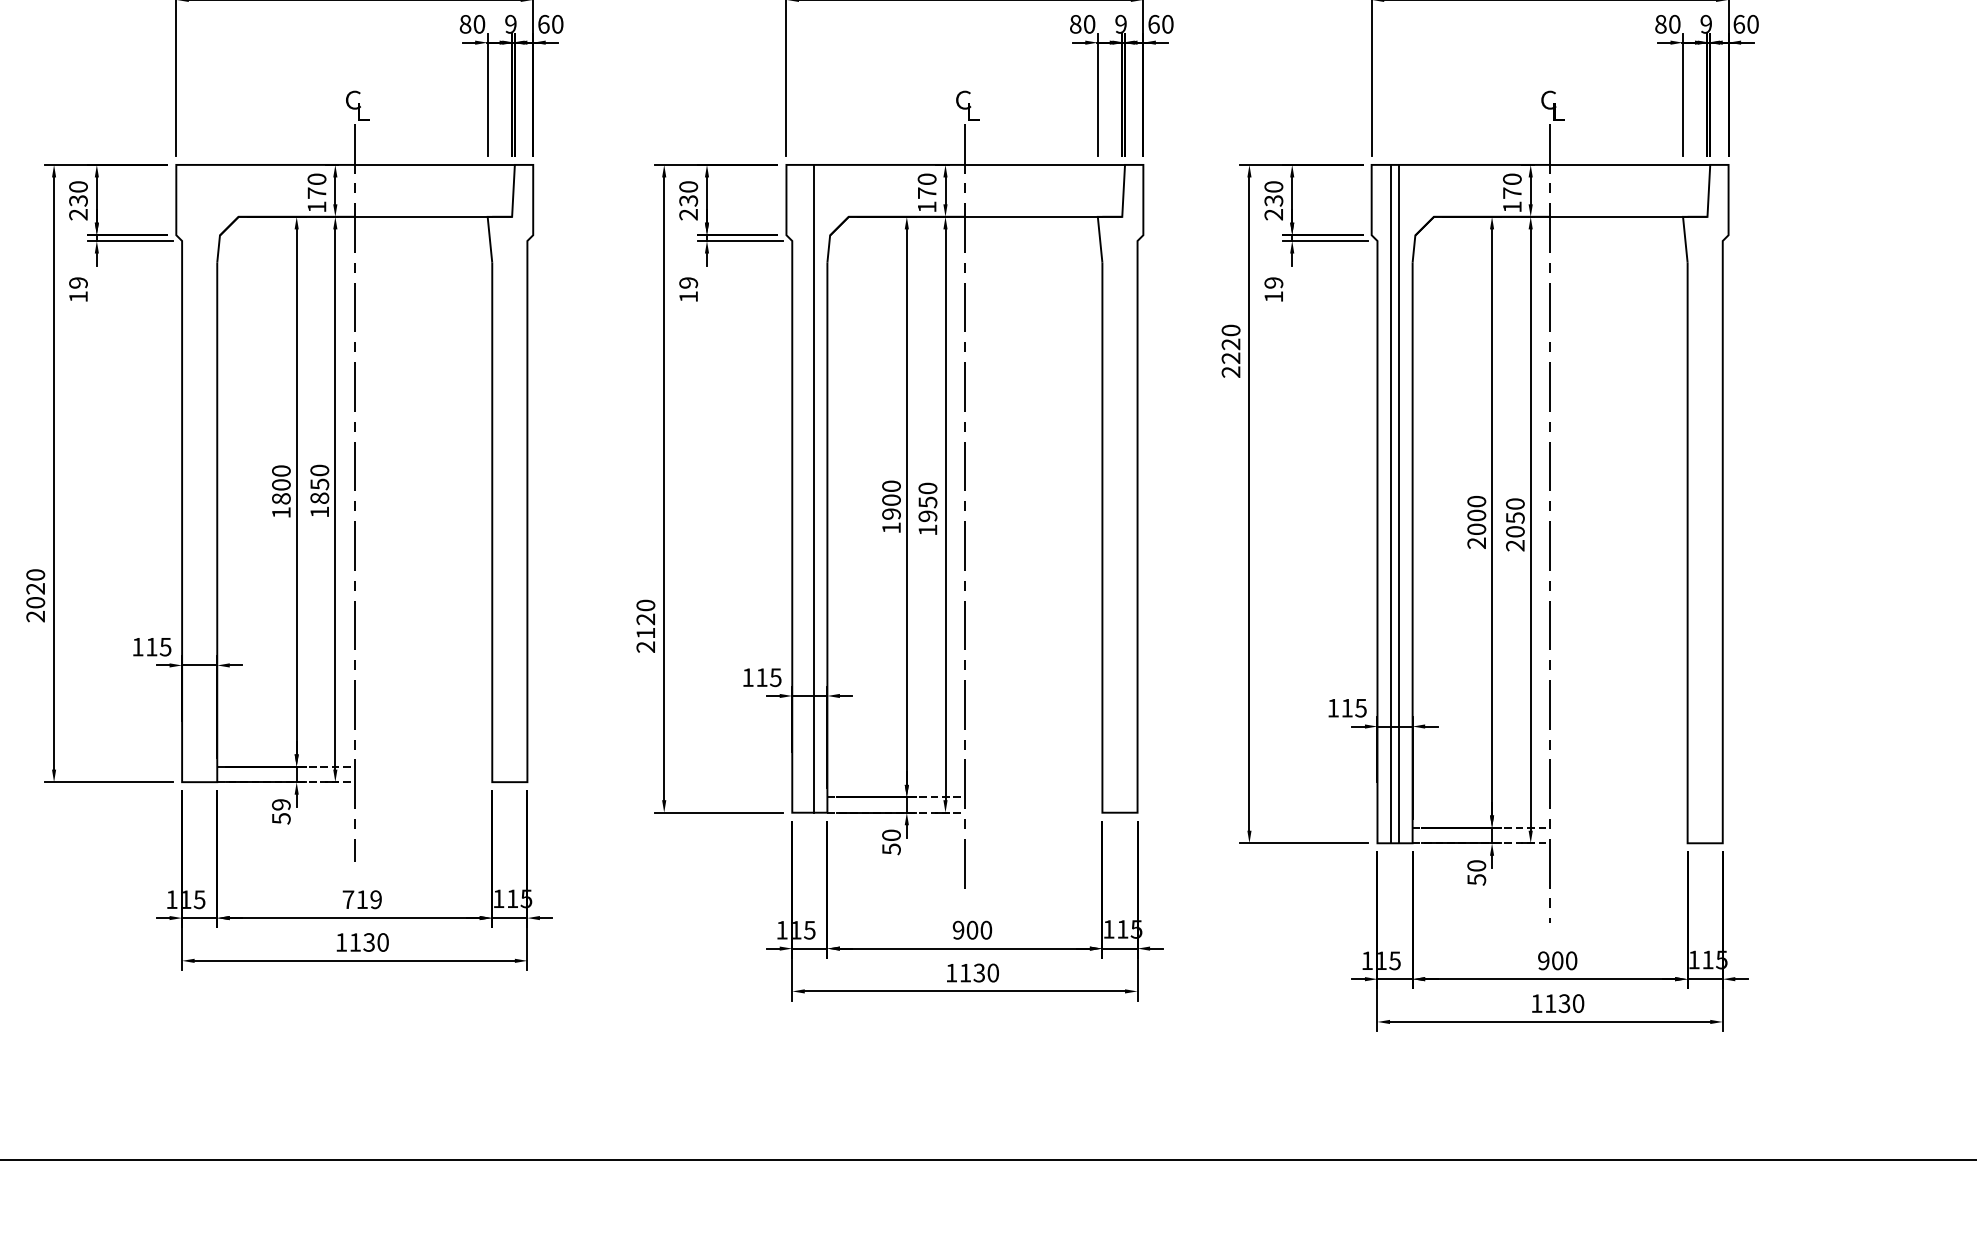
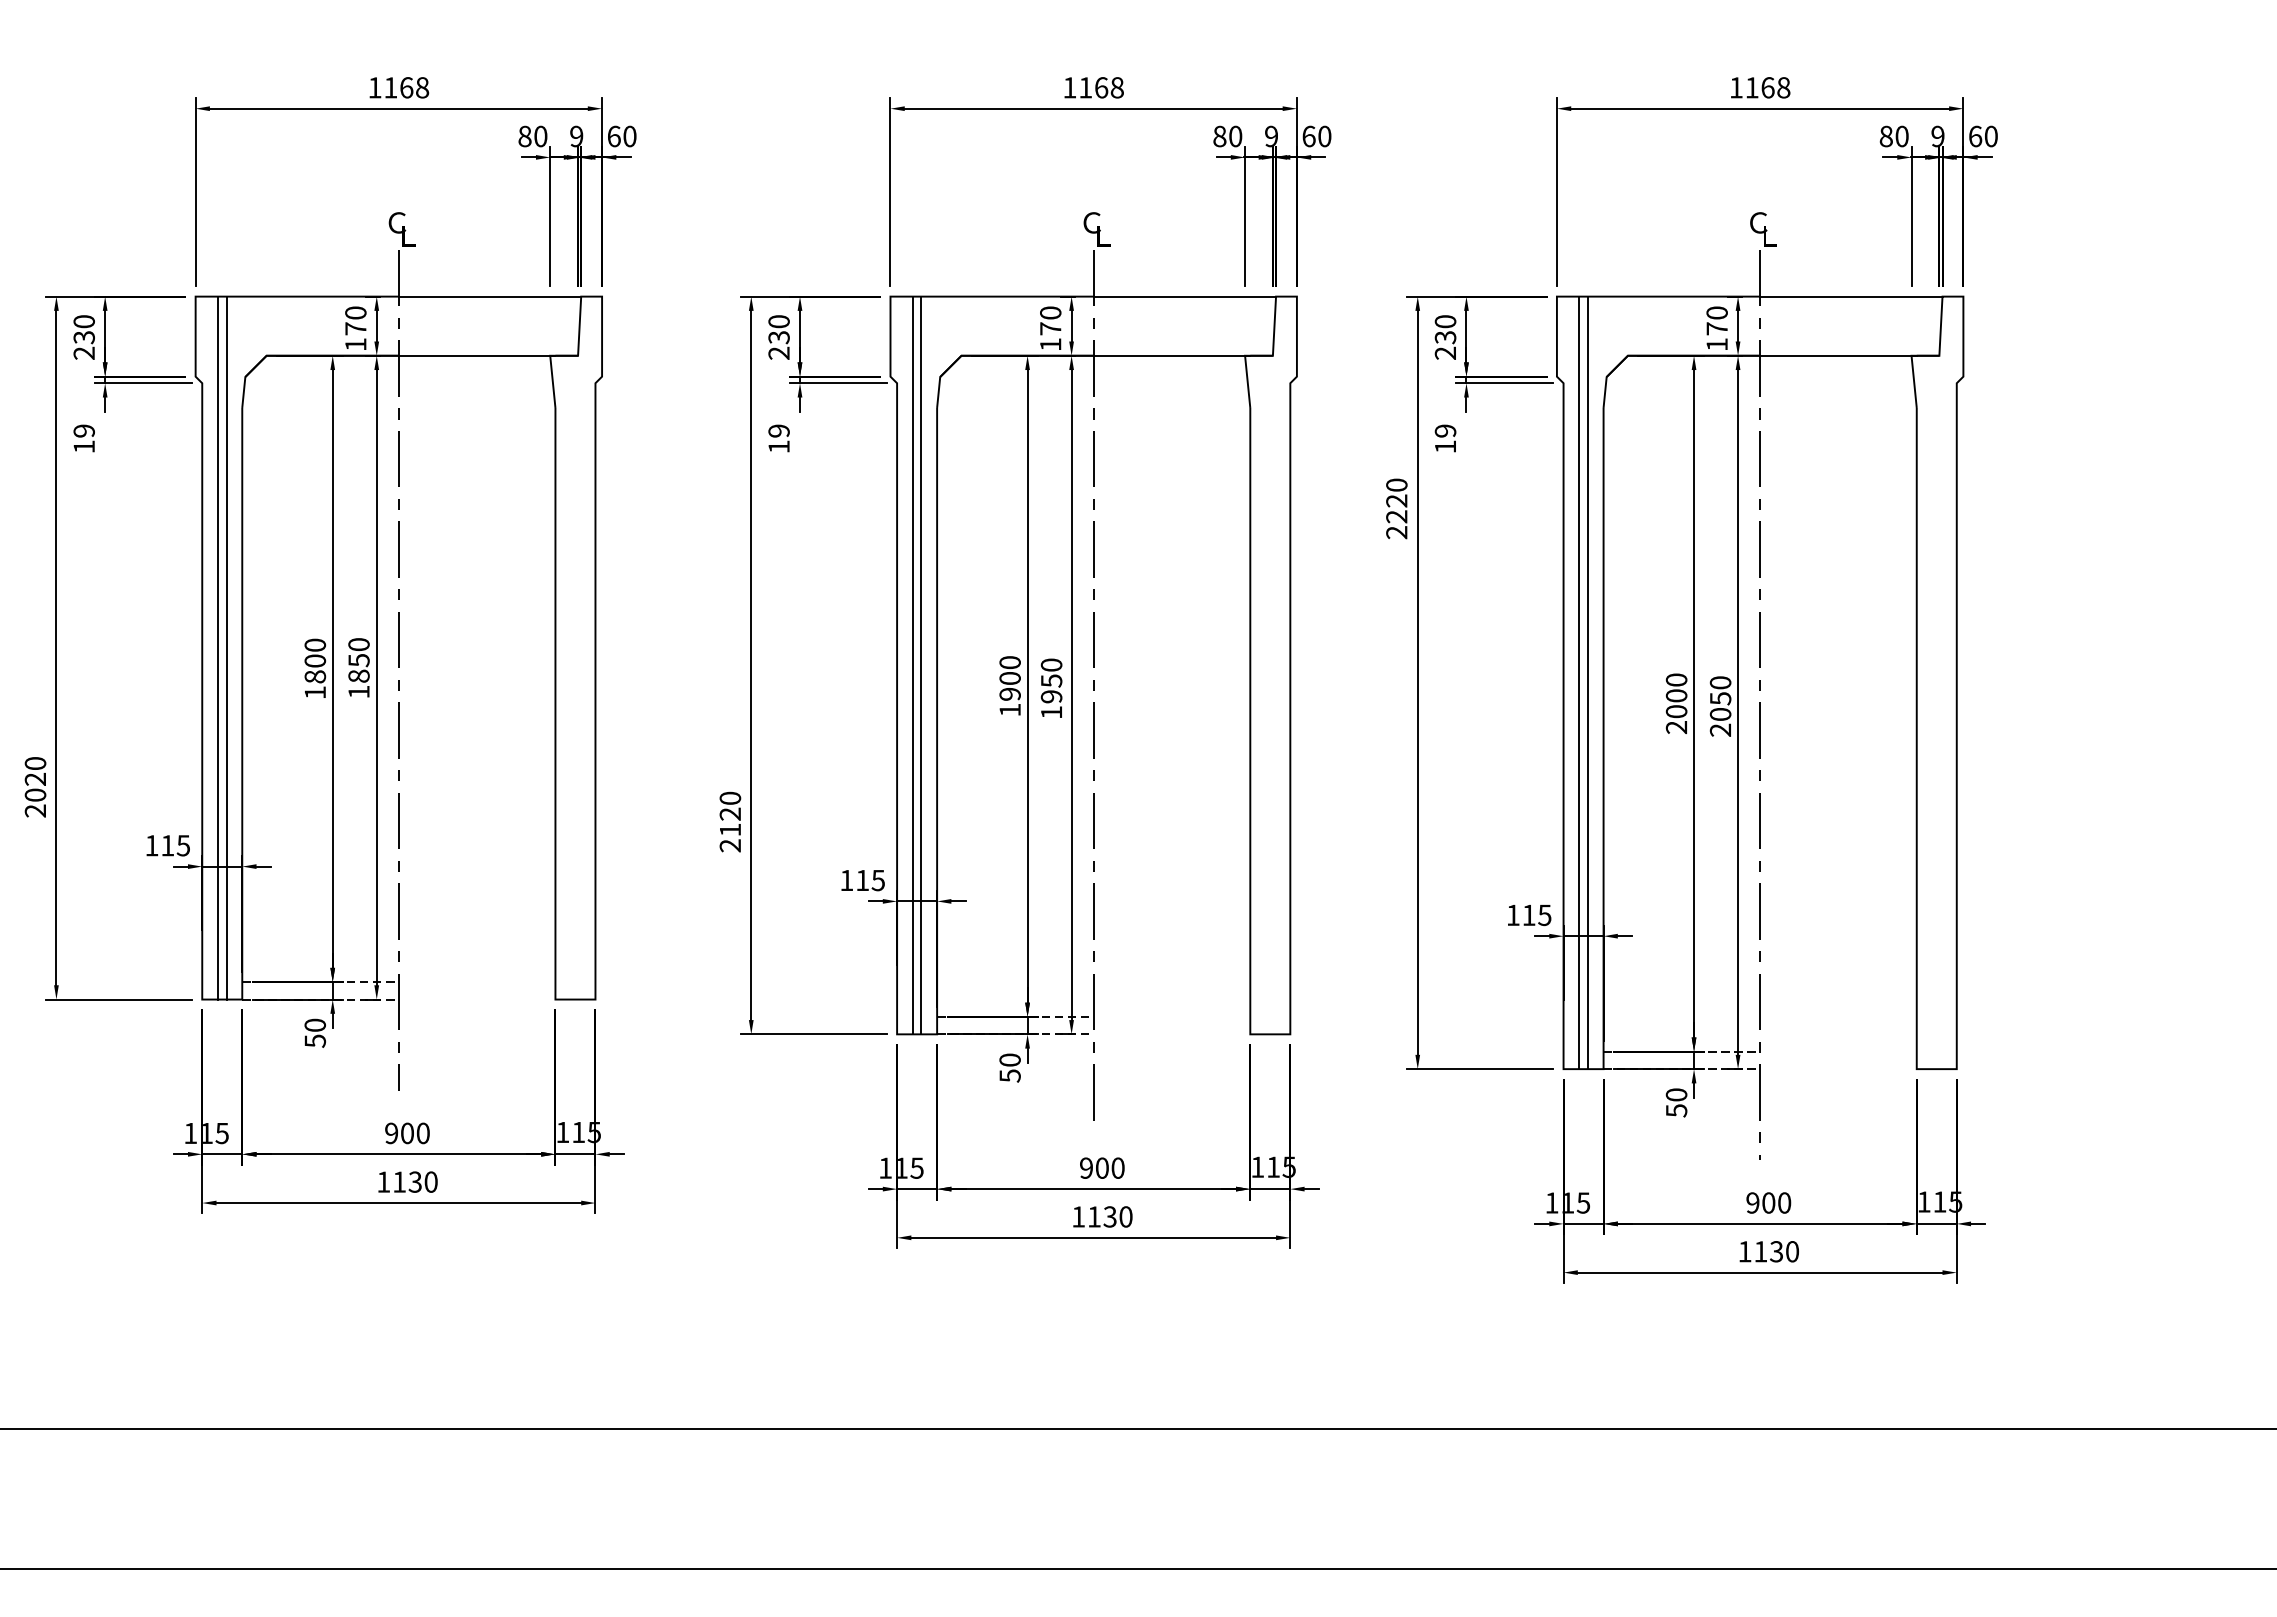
line: (195, 473) -> (217, 647), added
line: (203, 473) -> (226, 647), added
line: (805, 488) -> (912, 665), added
text: (280, 804) -> (314, 1024), 59 -> 50
text: (362, 899) -> (407, 1133), 719 -> 900

